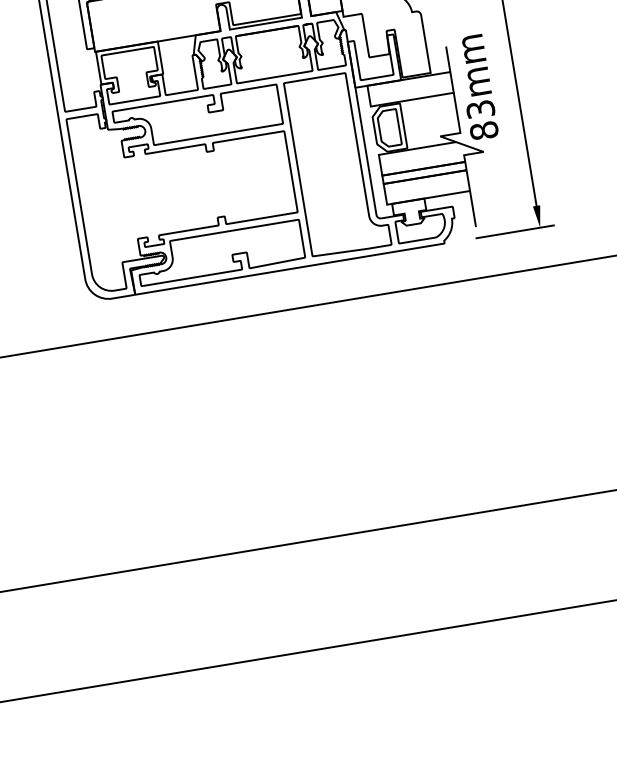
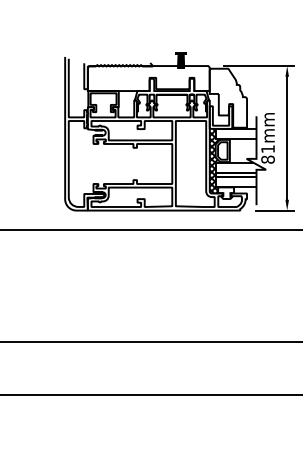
text: (479, 110) -> (267, 149), 83mm -> 81mm
hatch: (373, 150) -> (213, 160), added

